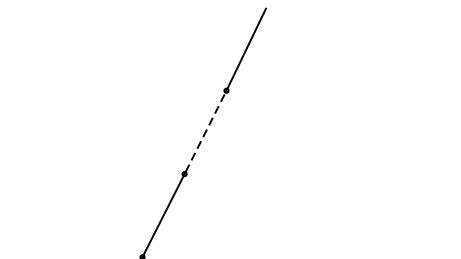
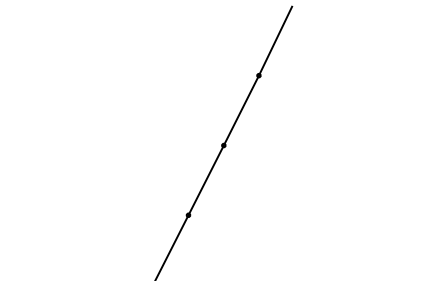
line: (205, 132) -> (241, 110), dashed -> solid

